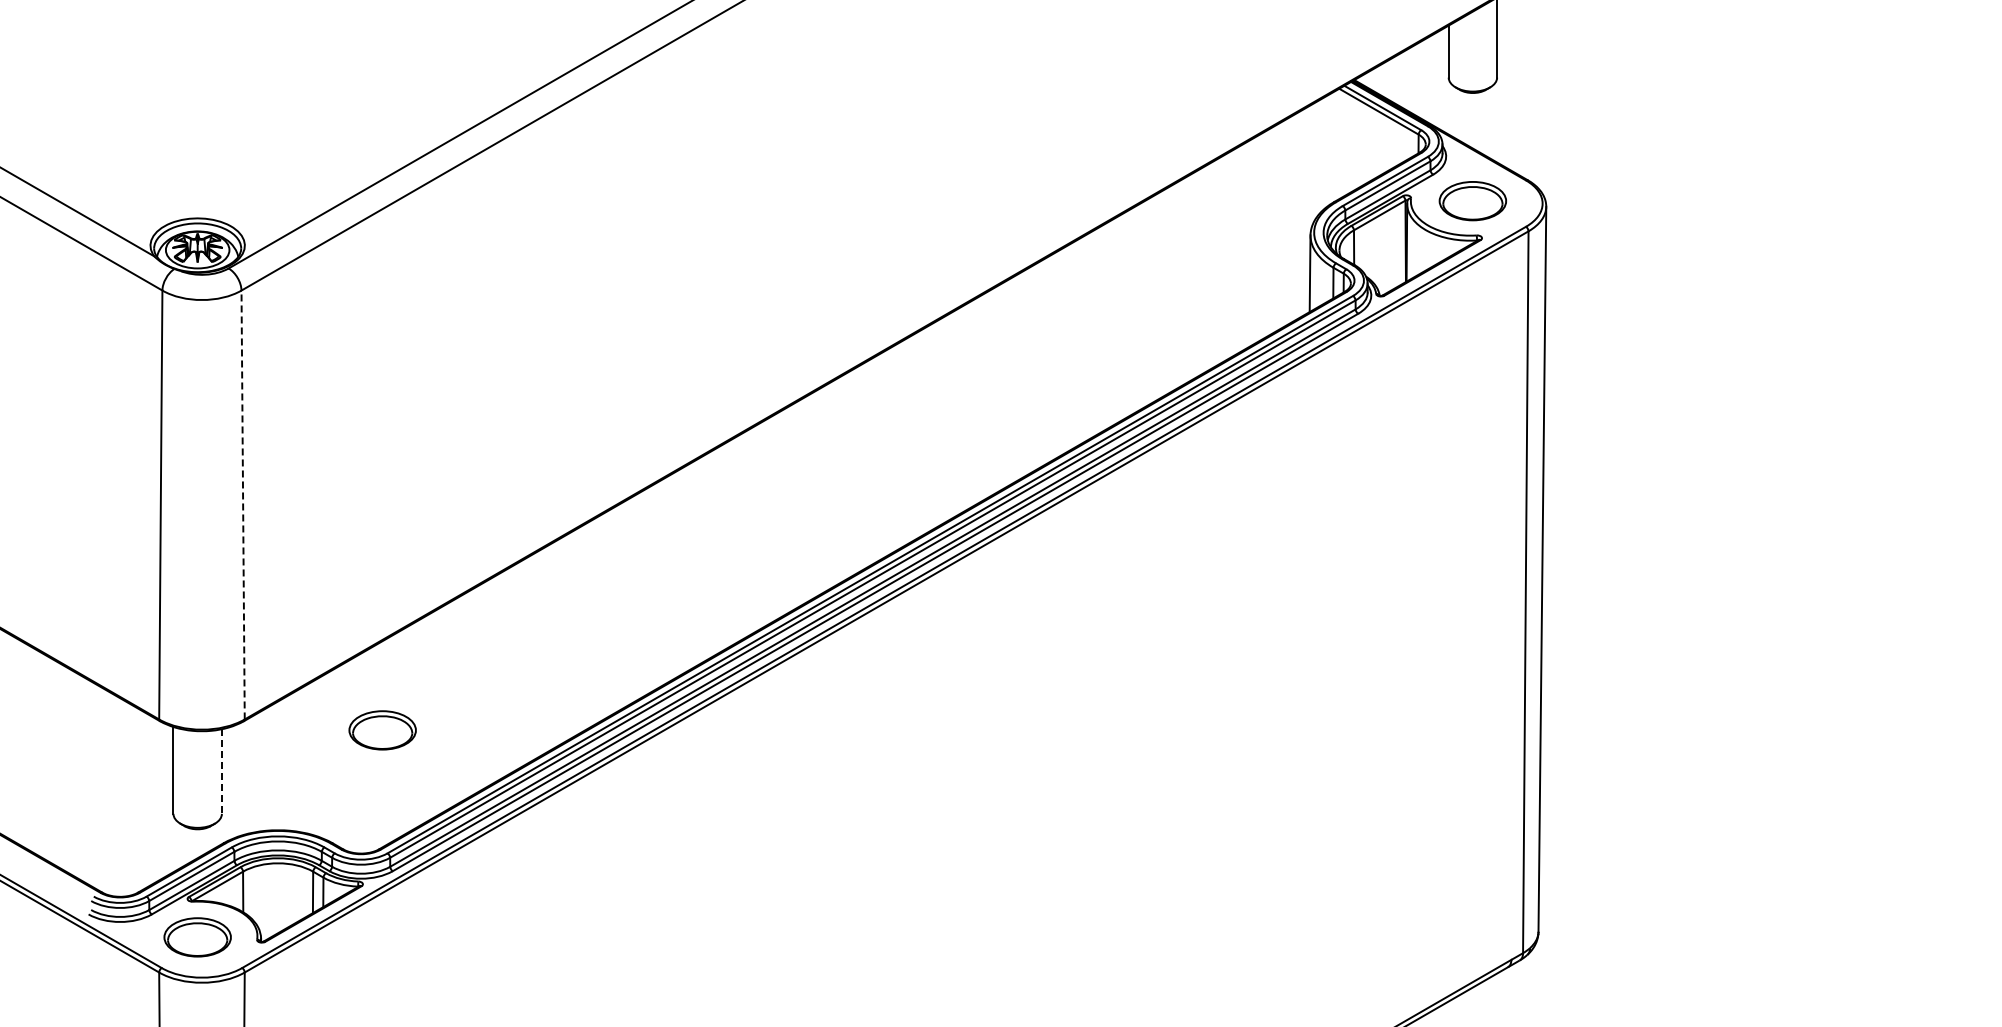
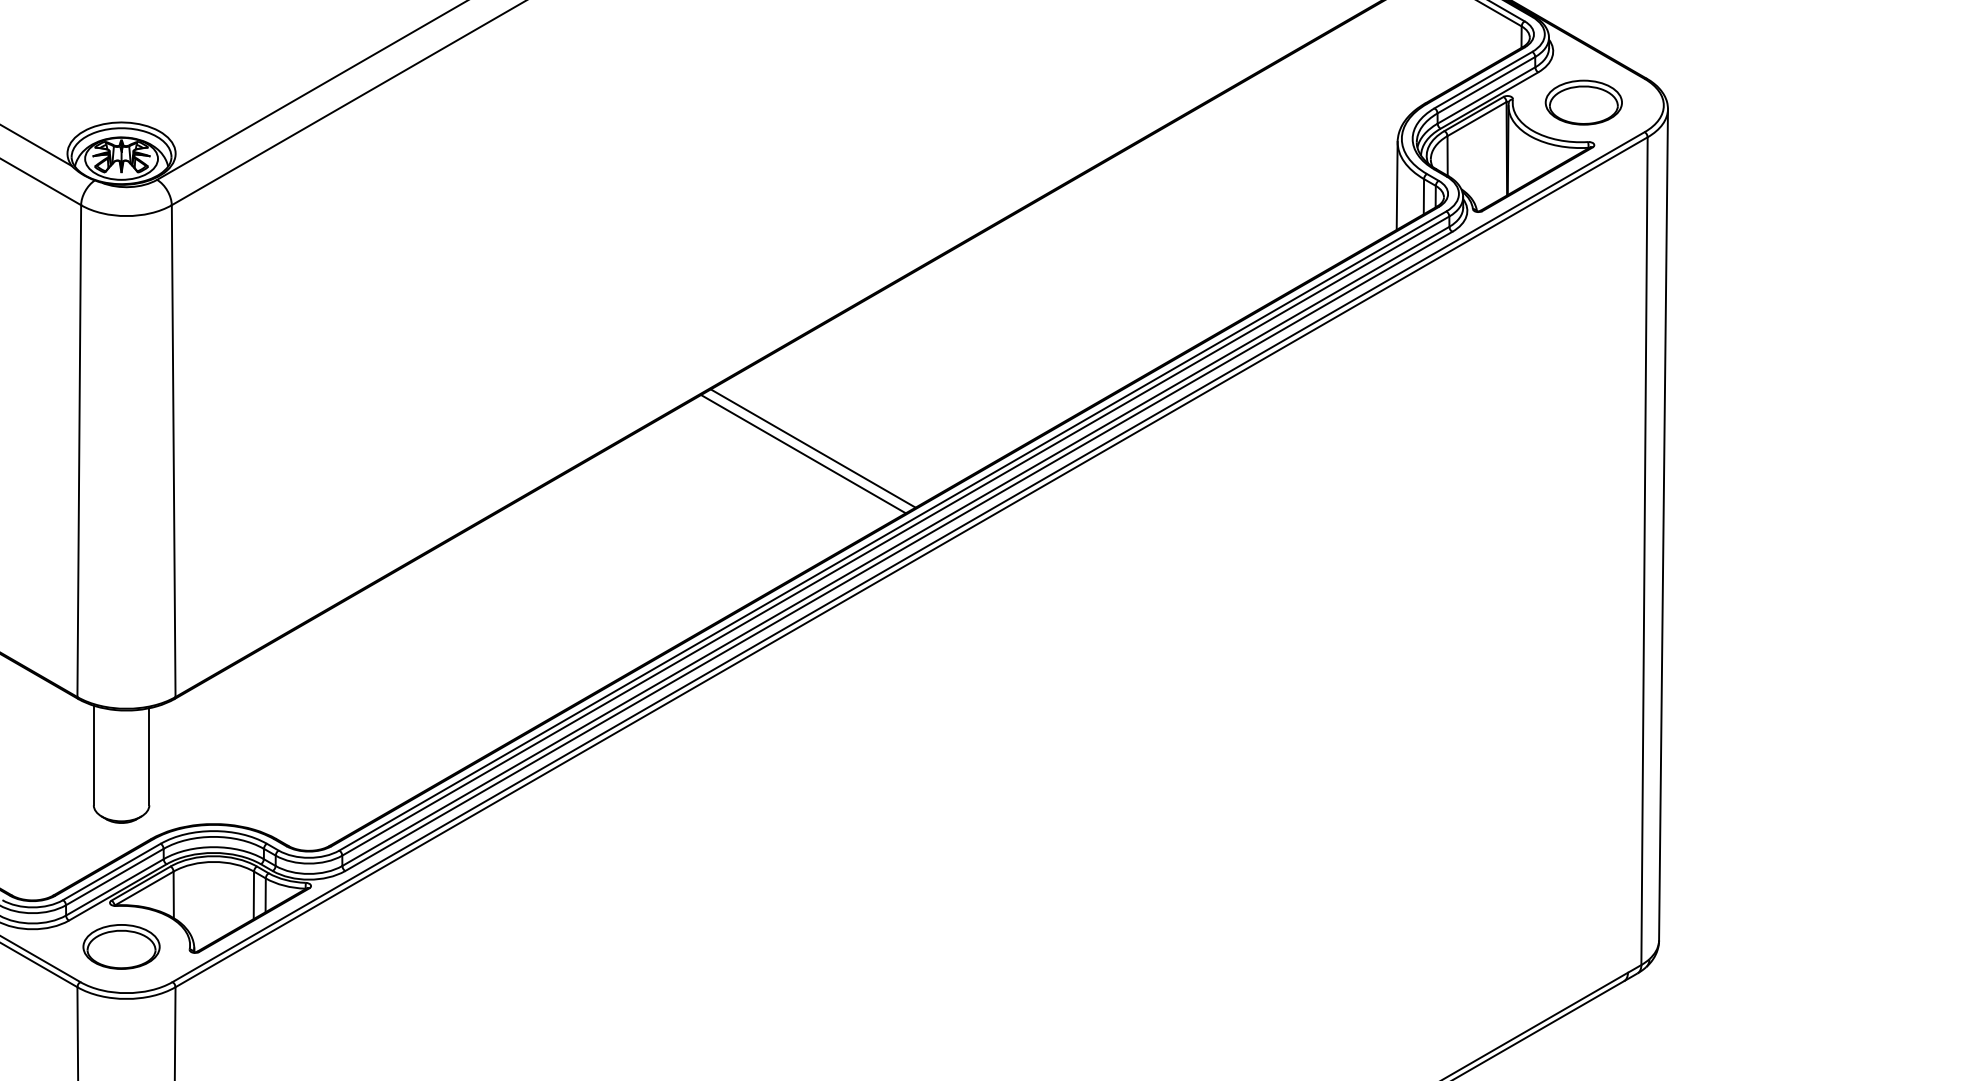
line: (800, 502) -> (812, 448), added
line: (243, 504) -> (174, 450), dashed -> solid
line: (792, 507) -> (803, 453), added
part: (382, 730) -> (333, 709), removed
line: (221, 772) -> (148, 757), dashed -> solid

